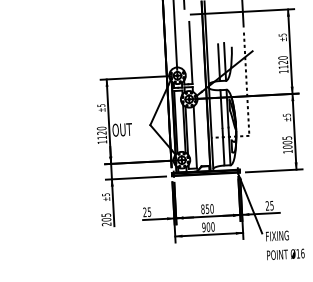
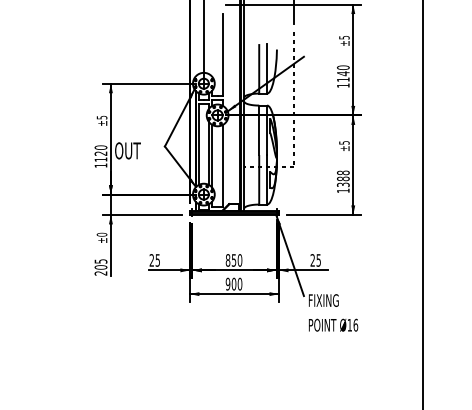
text: (283, 62) -> (343, 73), 1120 -> 1140
text: (287, 142) -> (343, 178), 1005 -> 1388
text: (105, 194) -> (101, 234), ±5 -> ±0

